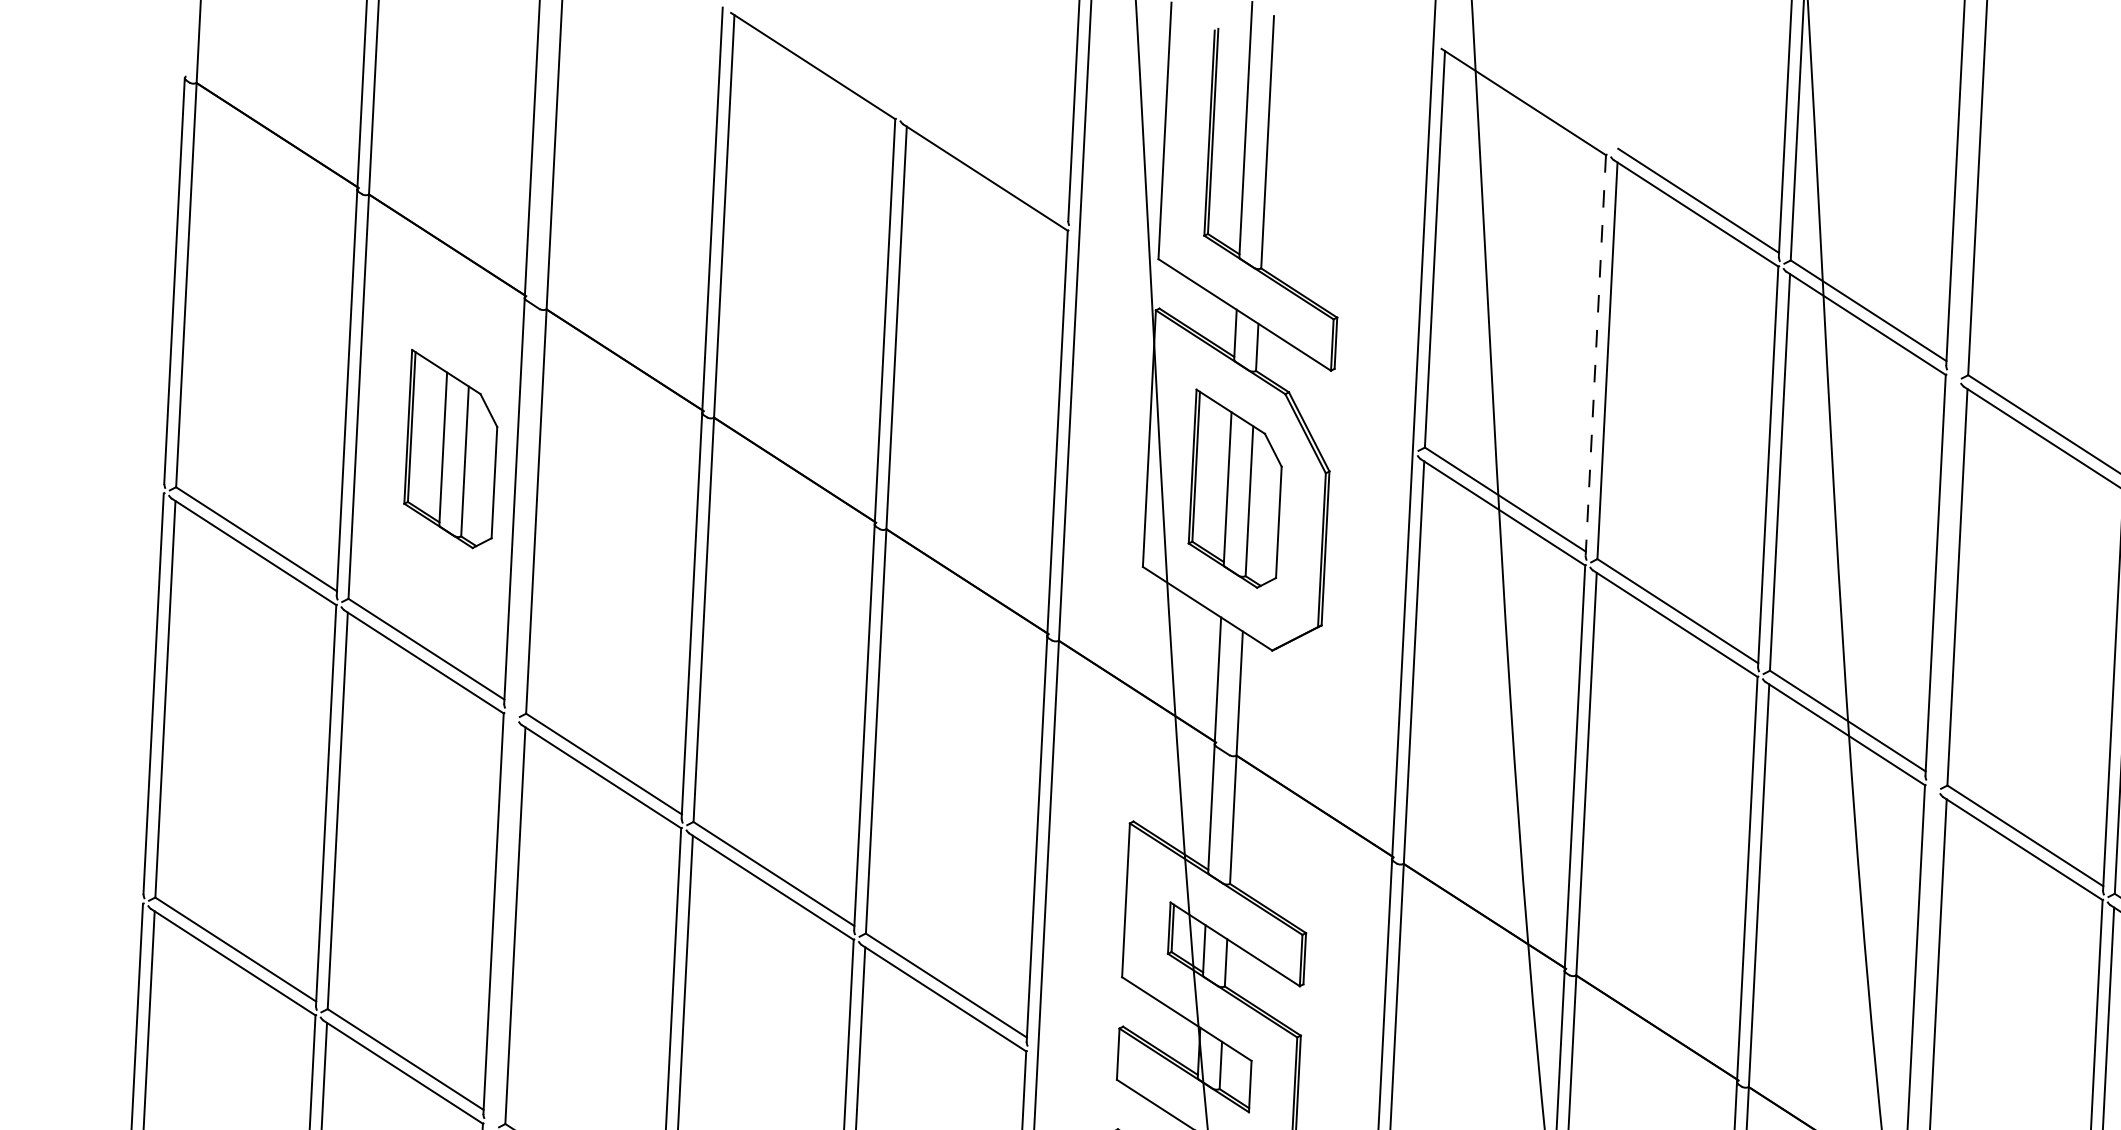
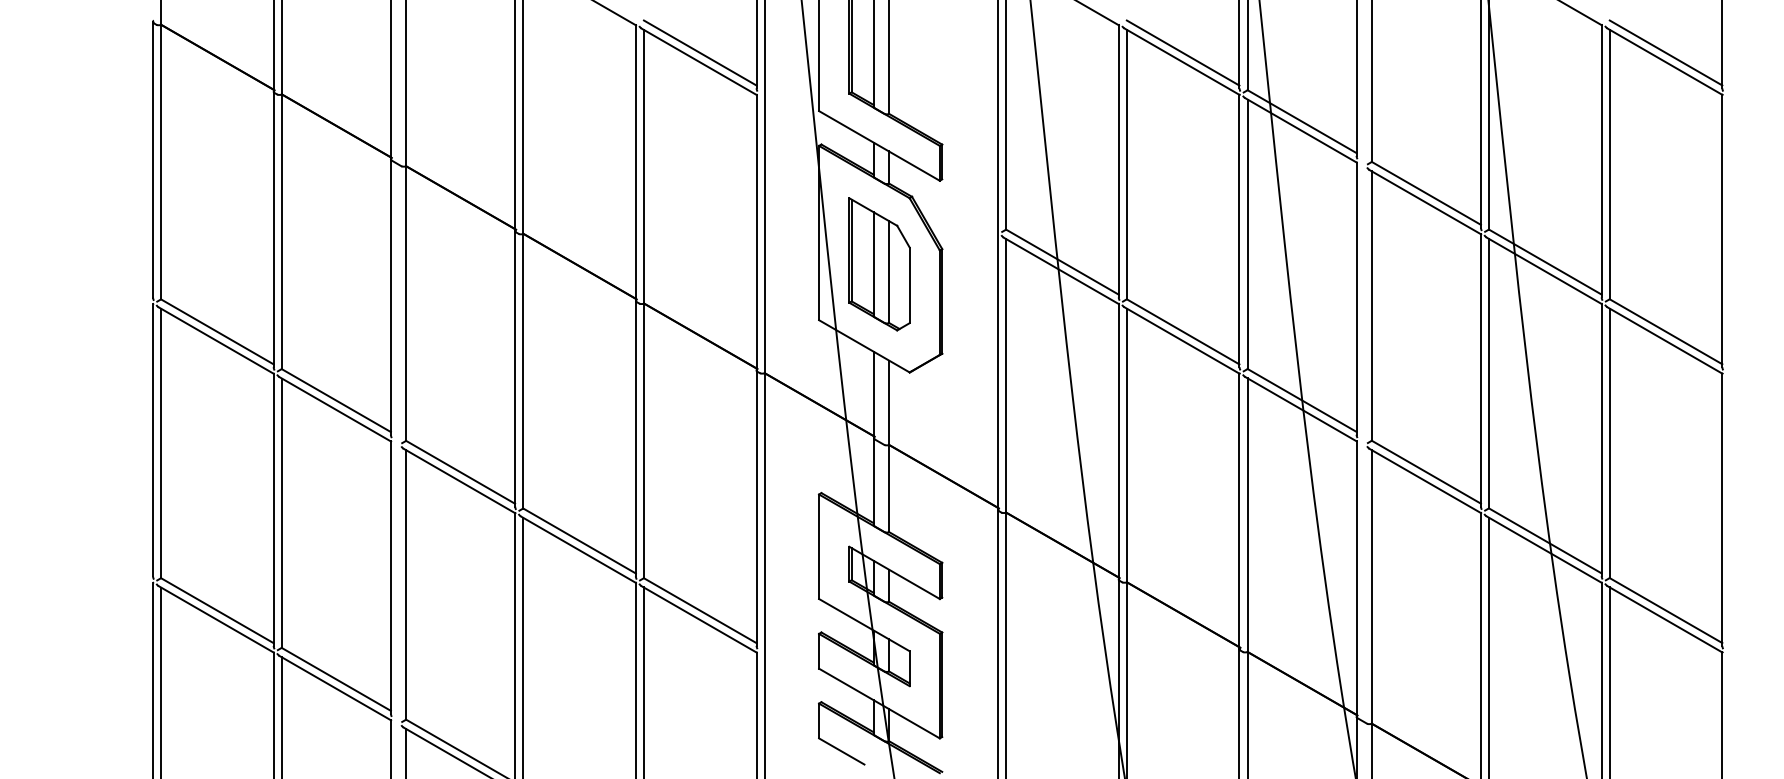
line: (986, 164) -> (699, 52), added
line: (1595, 355) -> (1118, 161), dashed -> solid
part: (451, 449) -> (346, 264), removed

